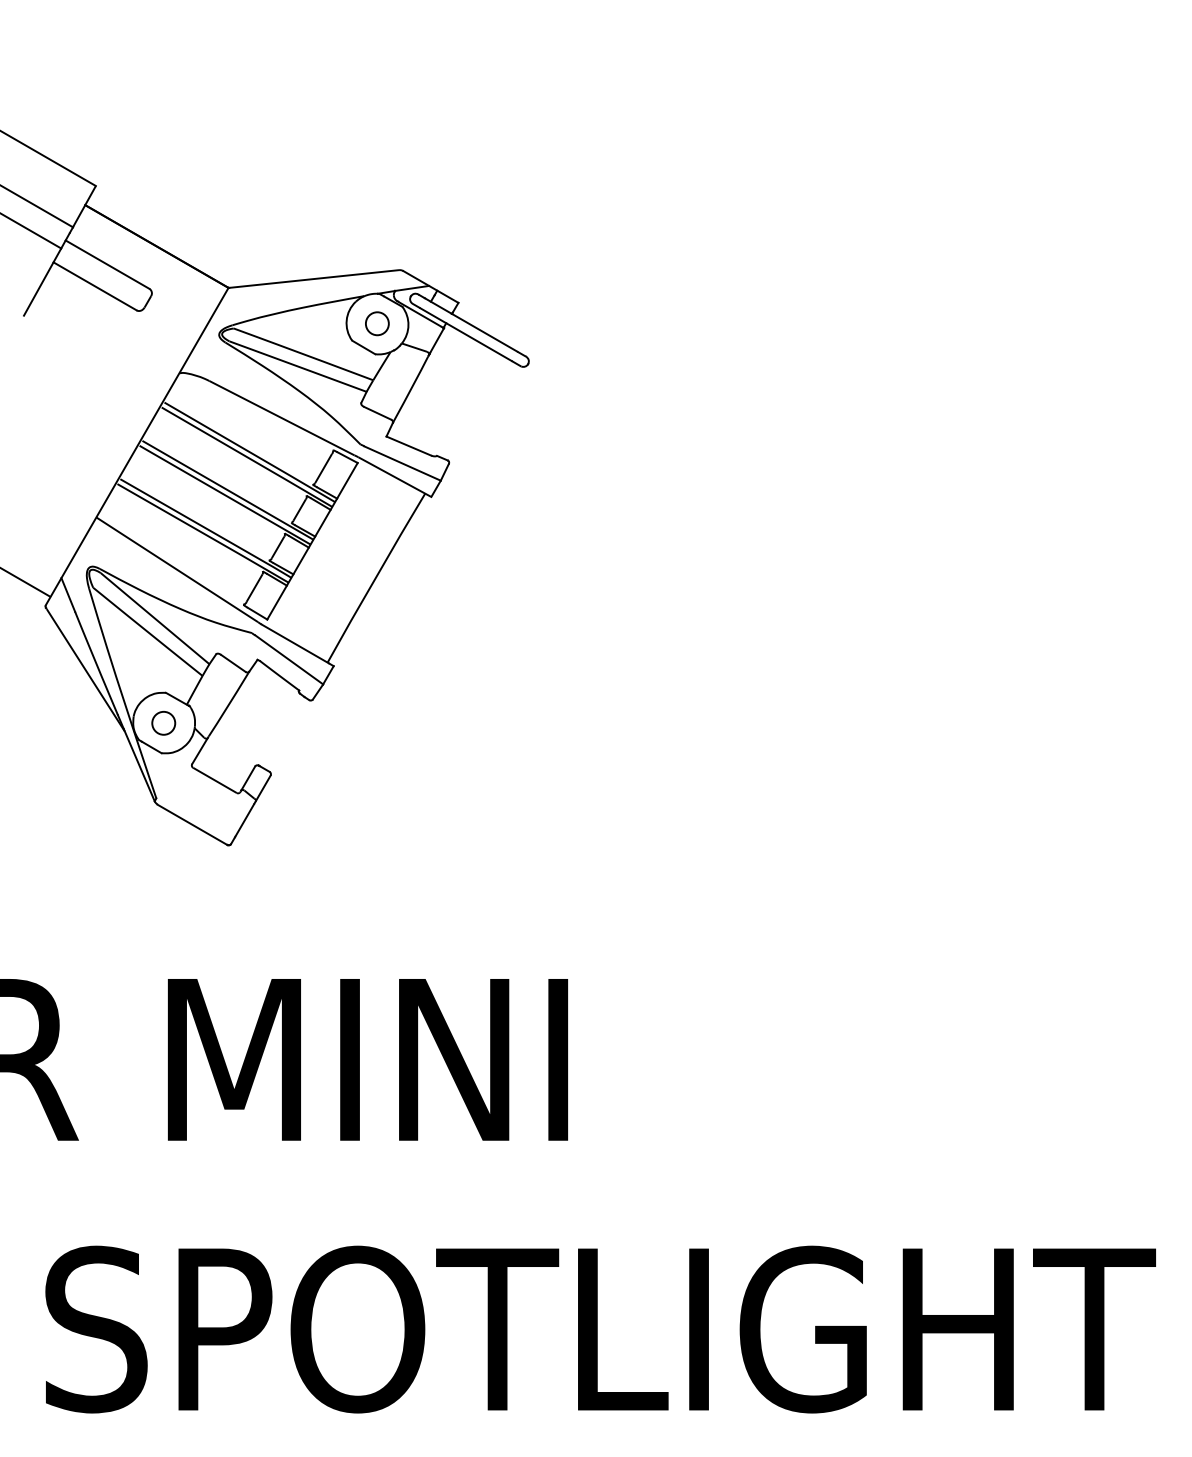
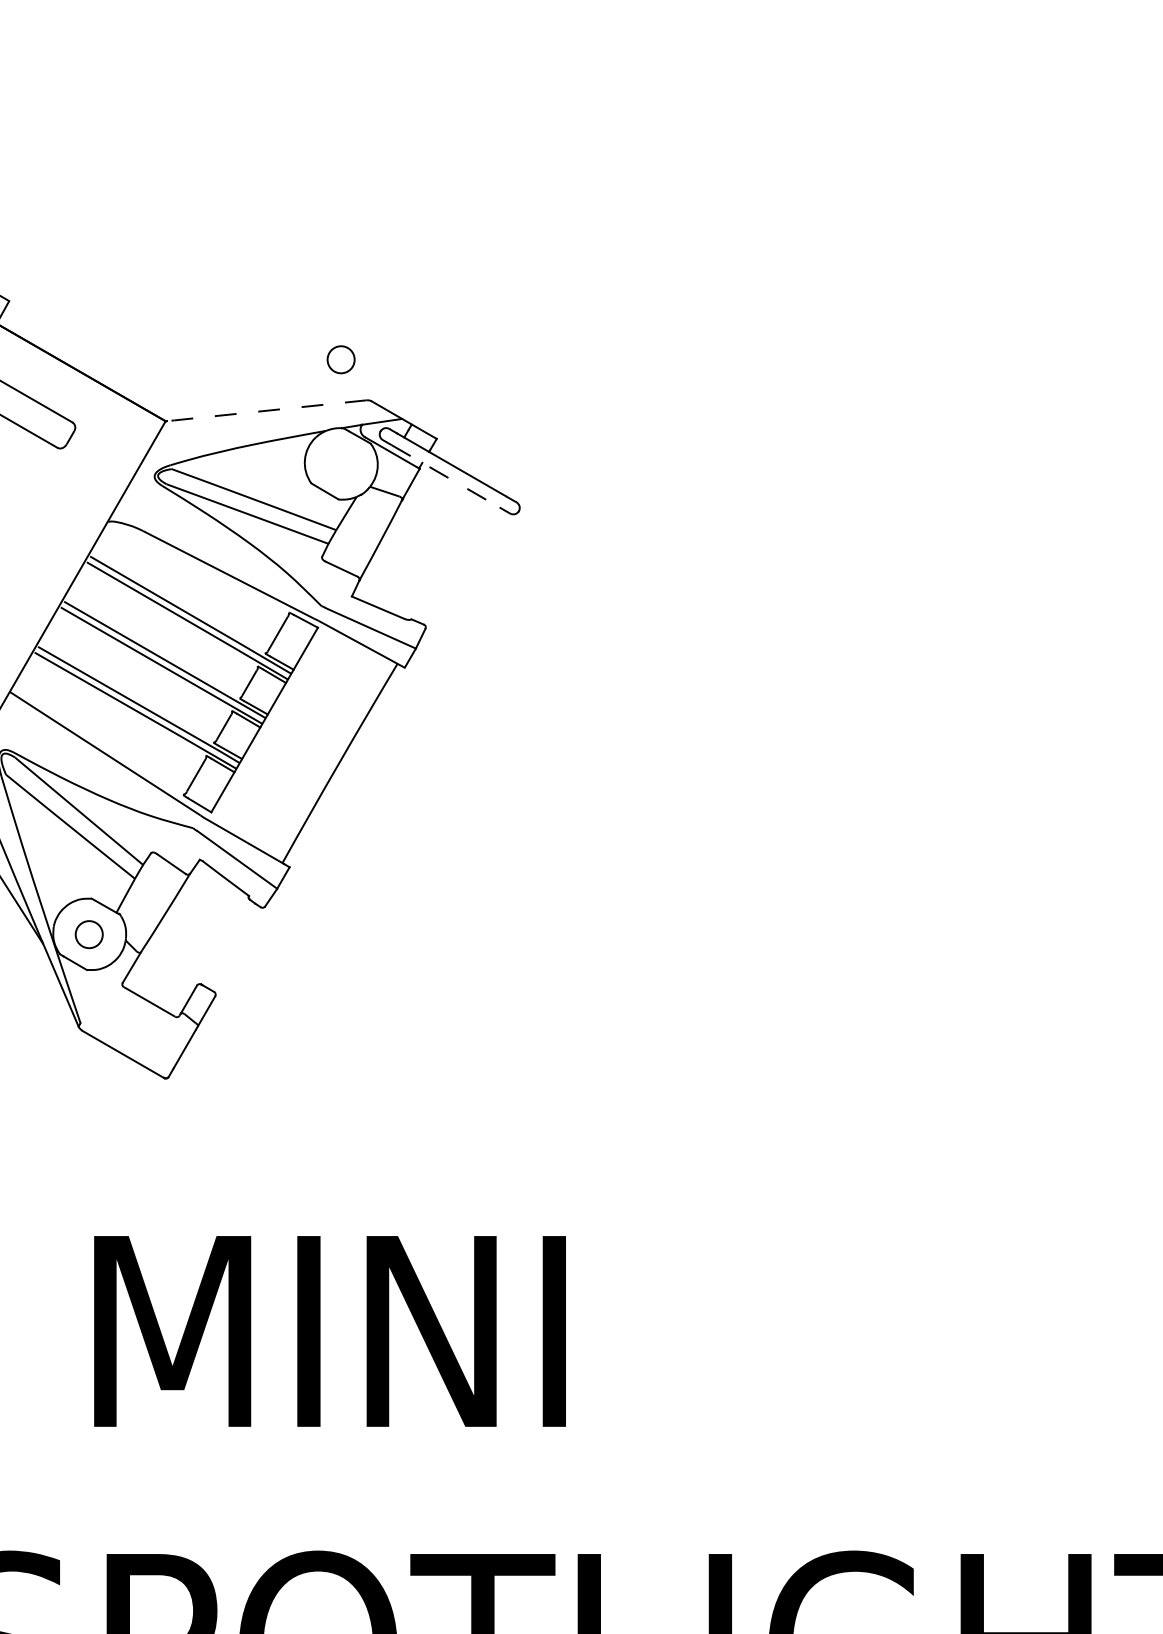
line: (313, 279) -> (265, 411), solid -> dashed
circle: (377, 323) -> (341, 359), moved
line: (466, 334) -> (446, 476), solid -> dashed

